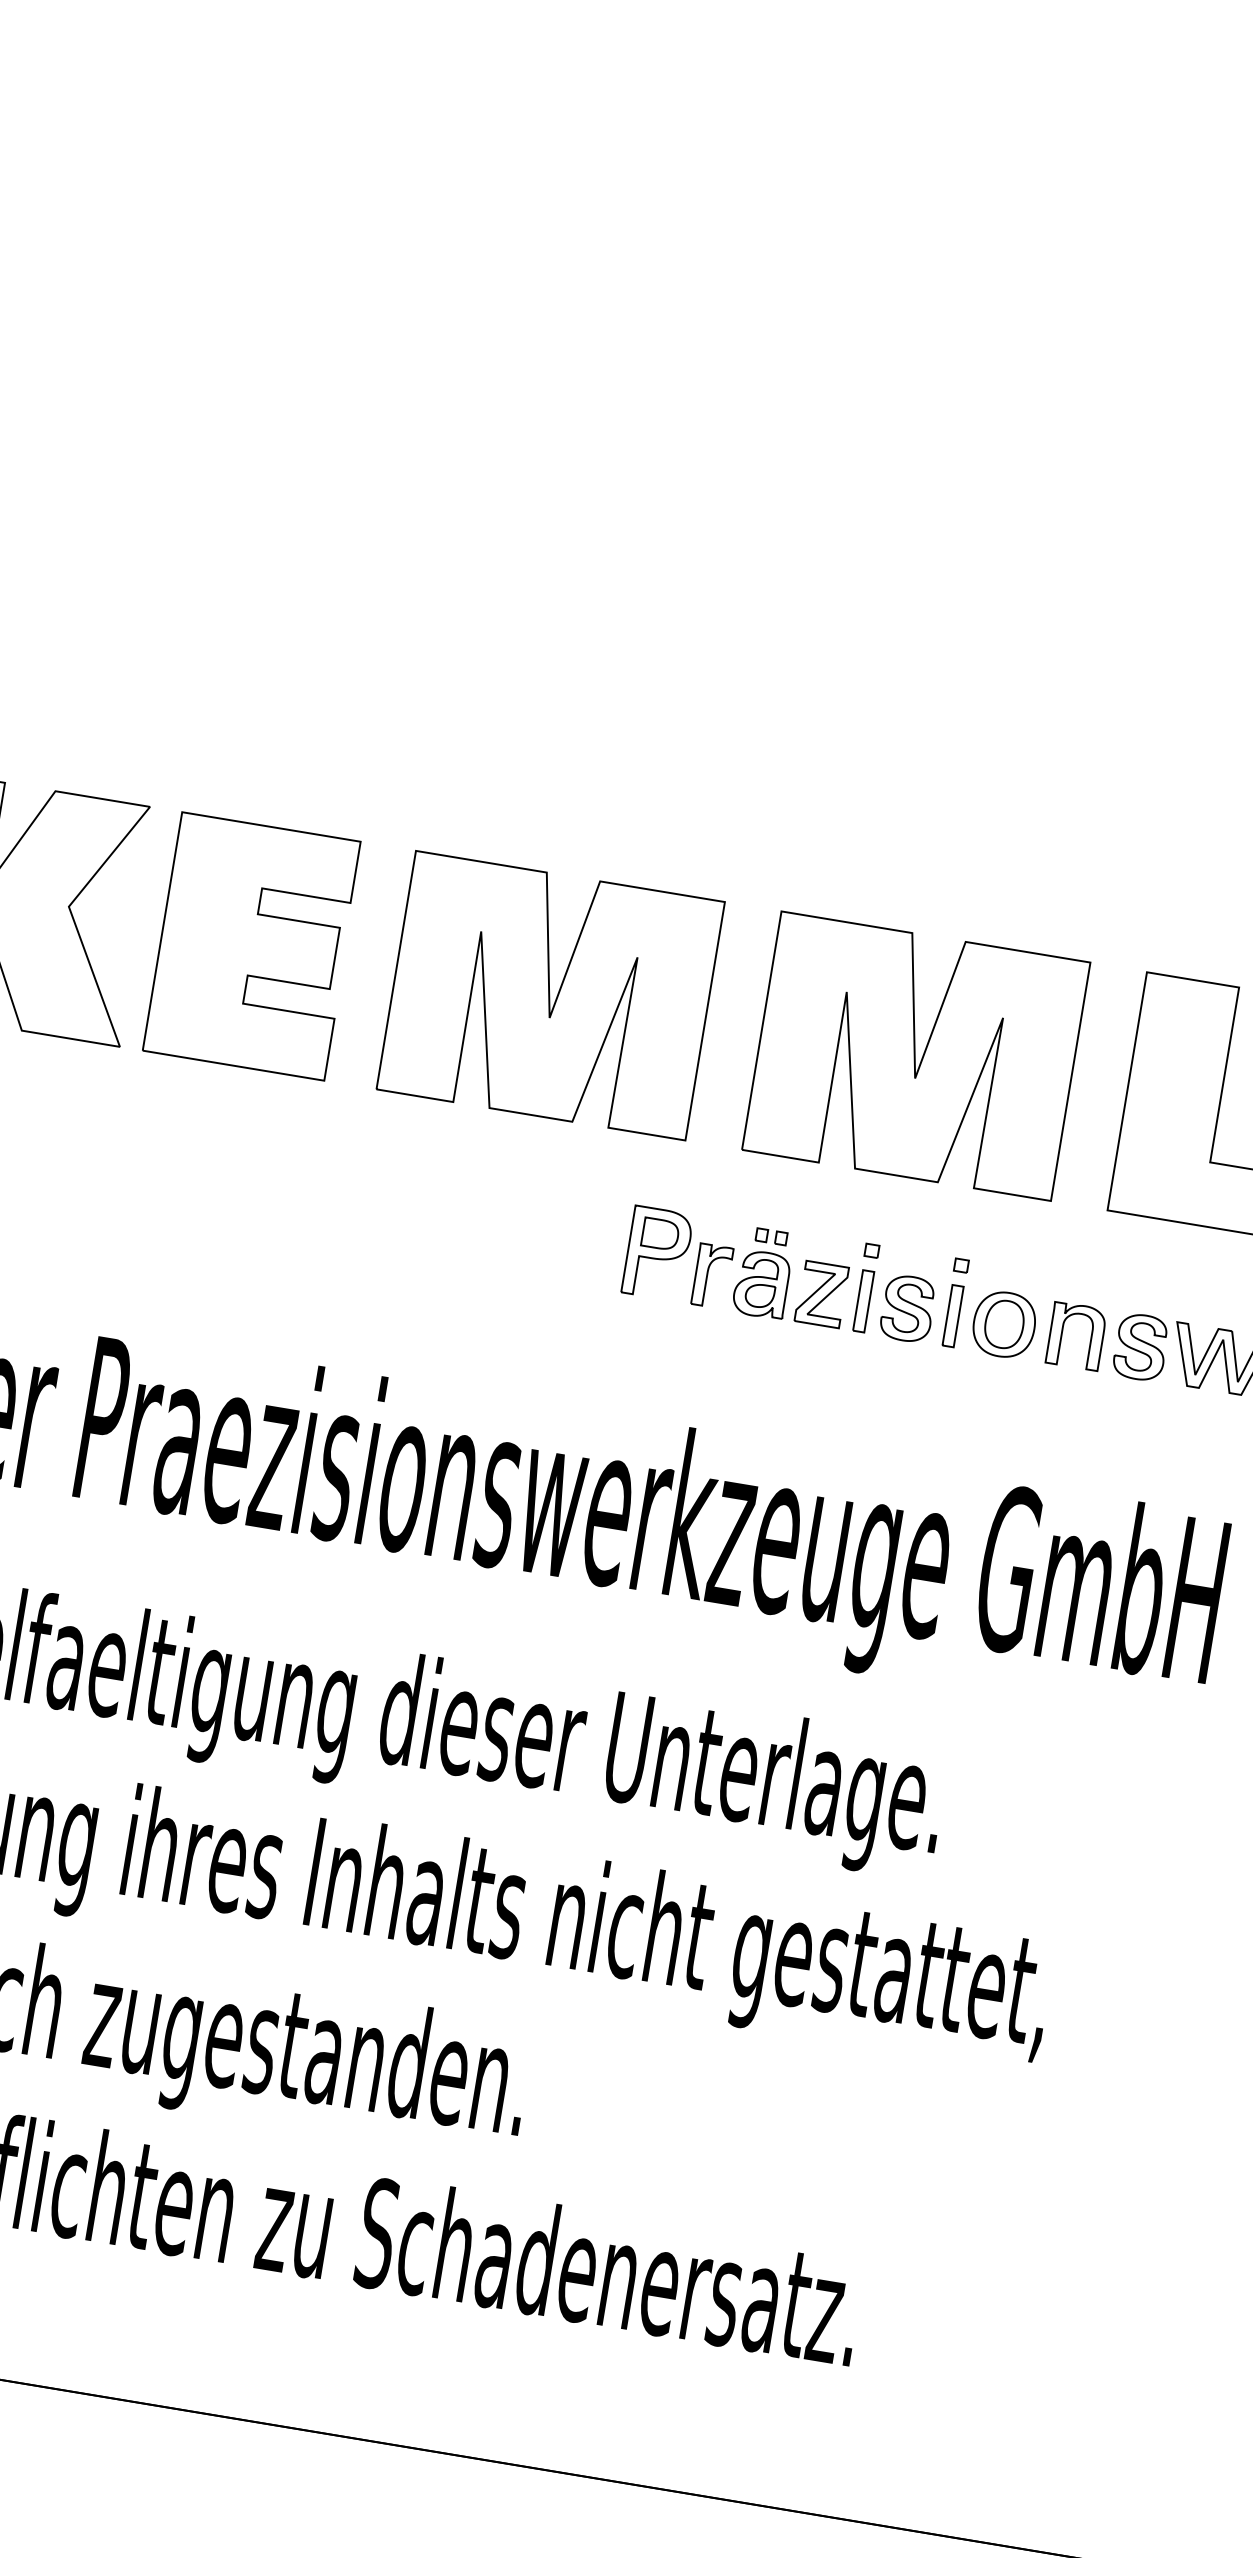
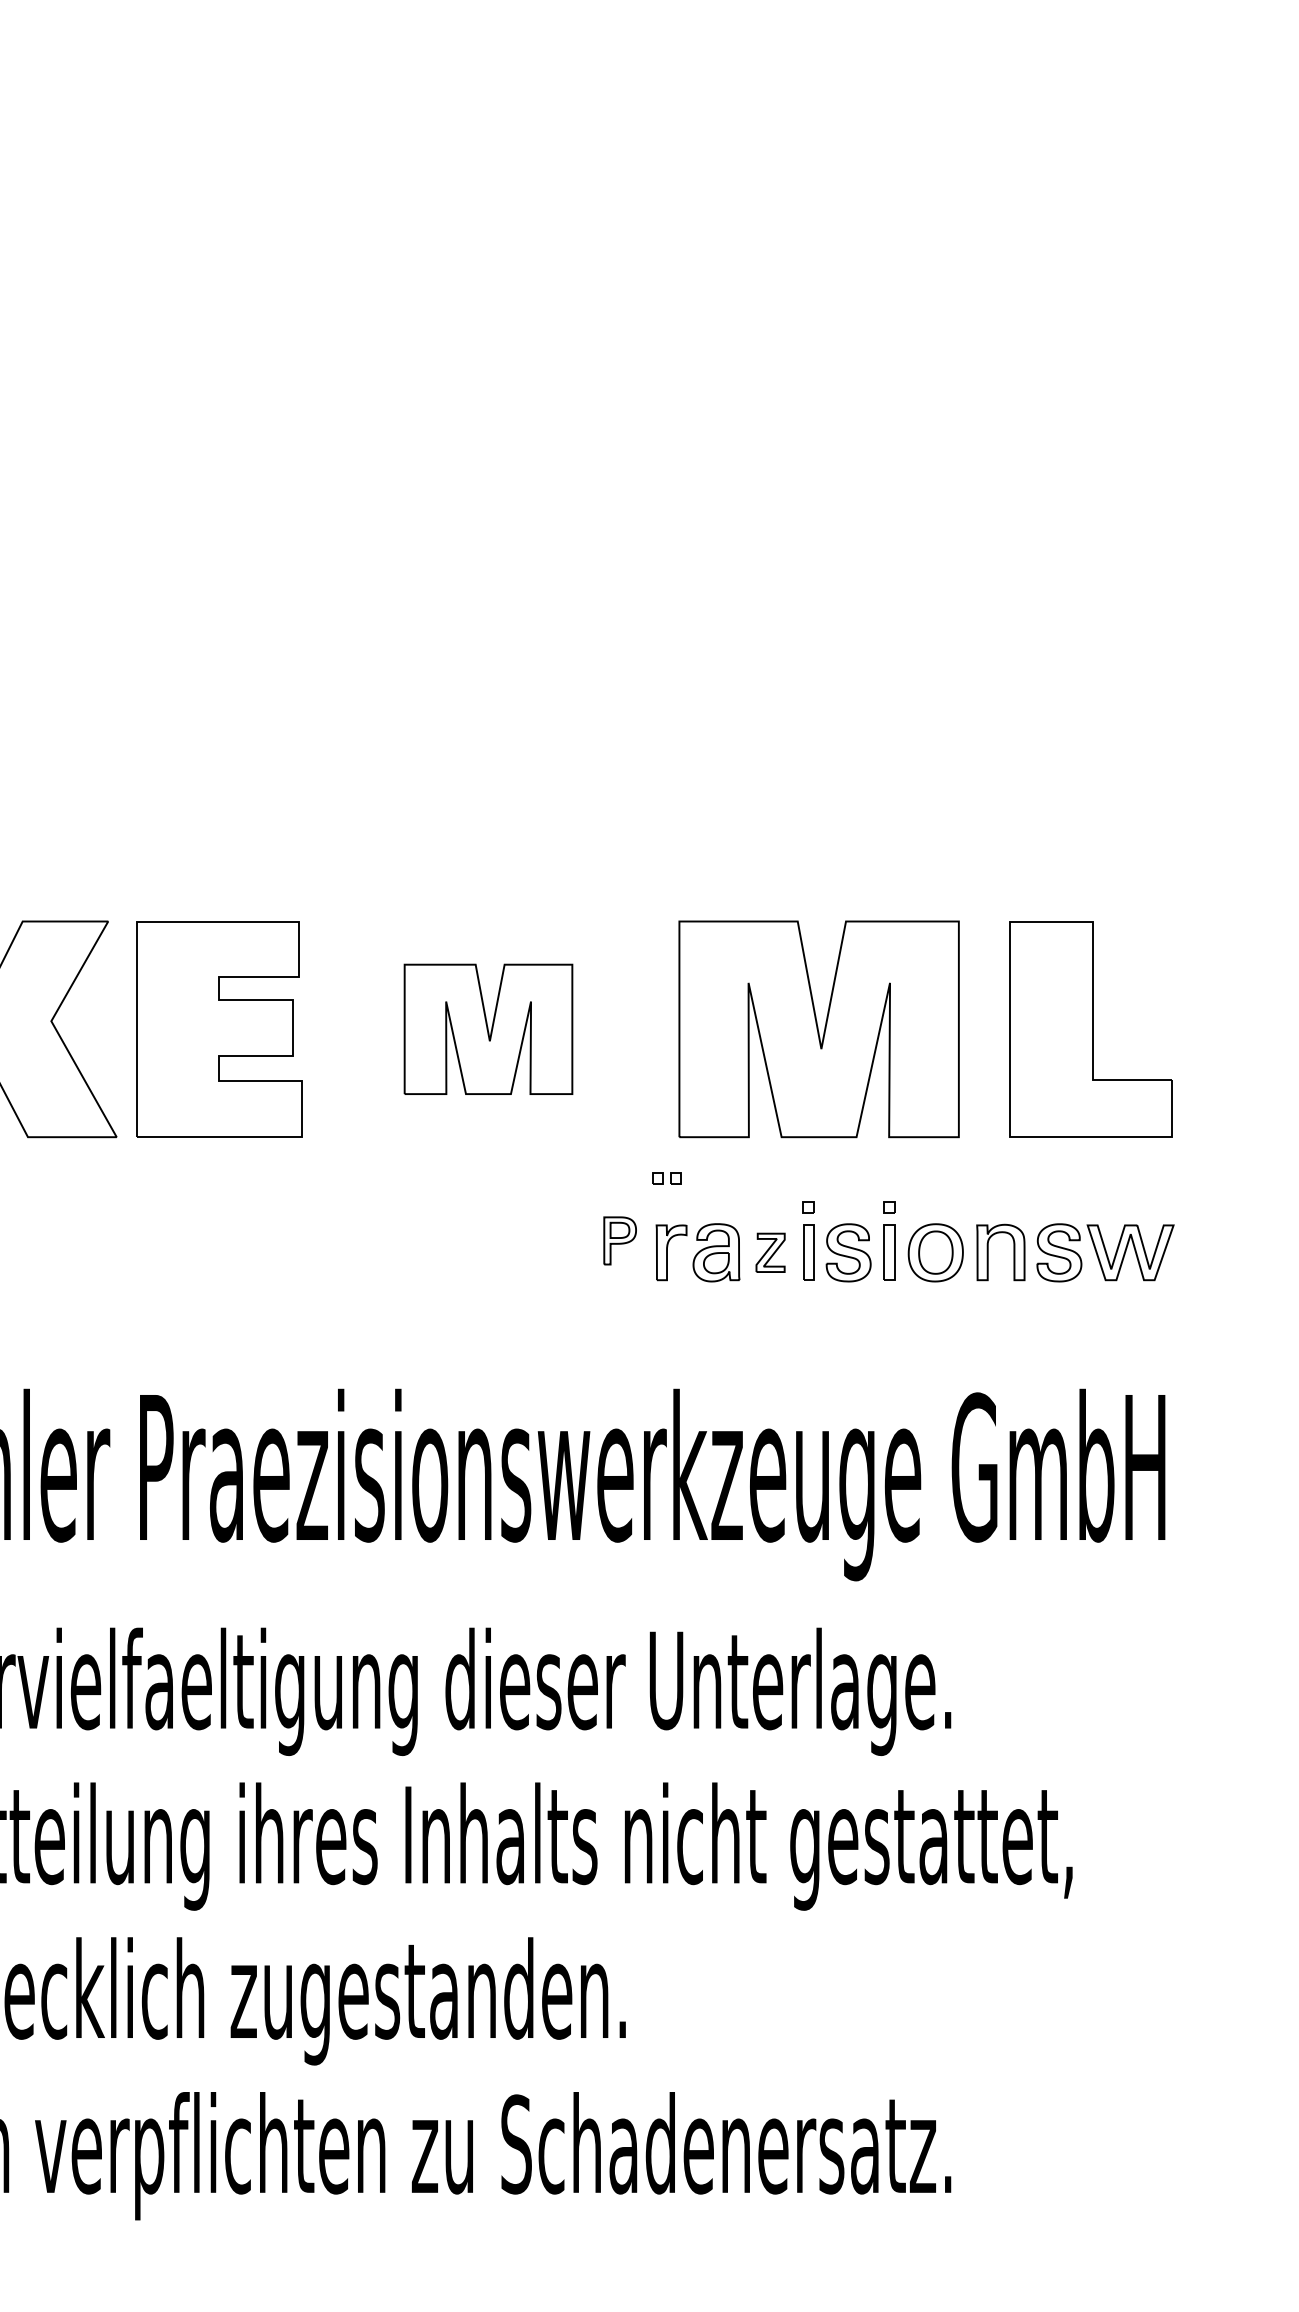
part: (550, 995) -> (488, 1029), size x0.6
part: (770, 1236) -> (666, 1178), moved
part: (656, 1253) -> (619, 1240), size x0.6
part: (821, 1294) -> (770, 1252), size x0.7

